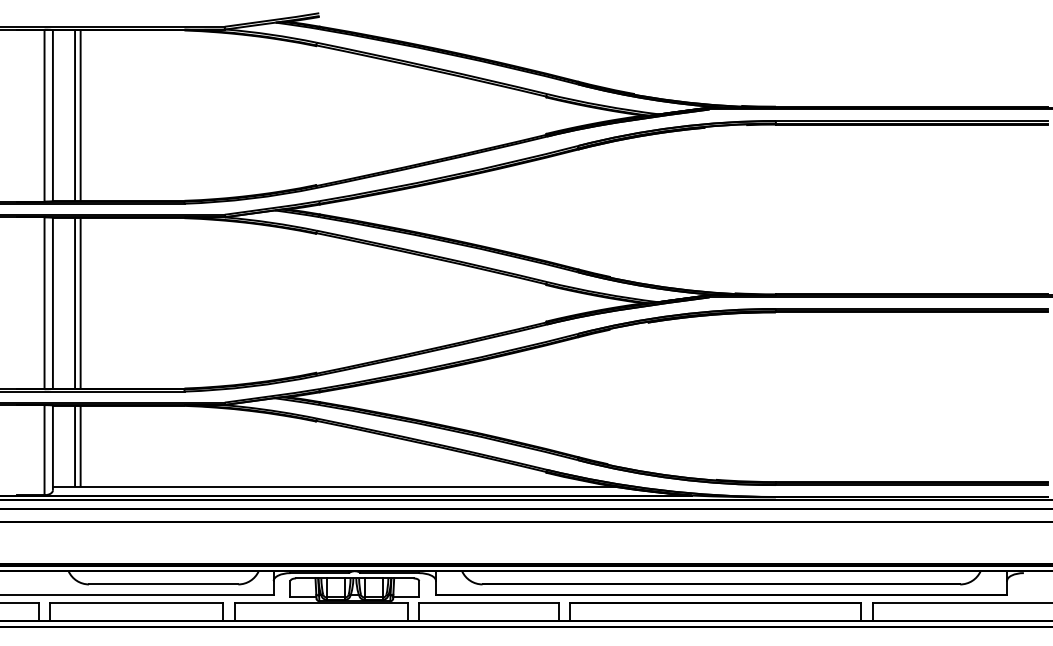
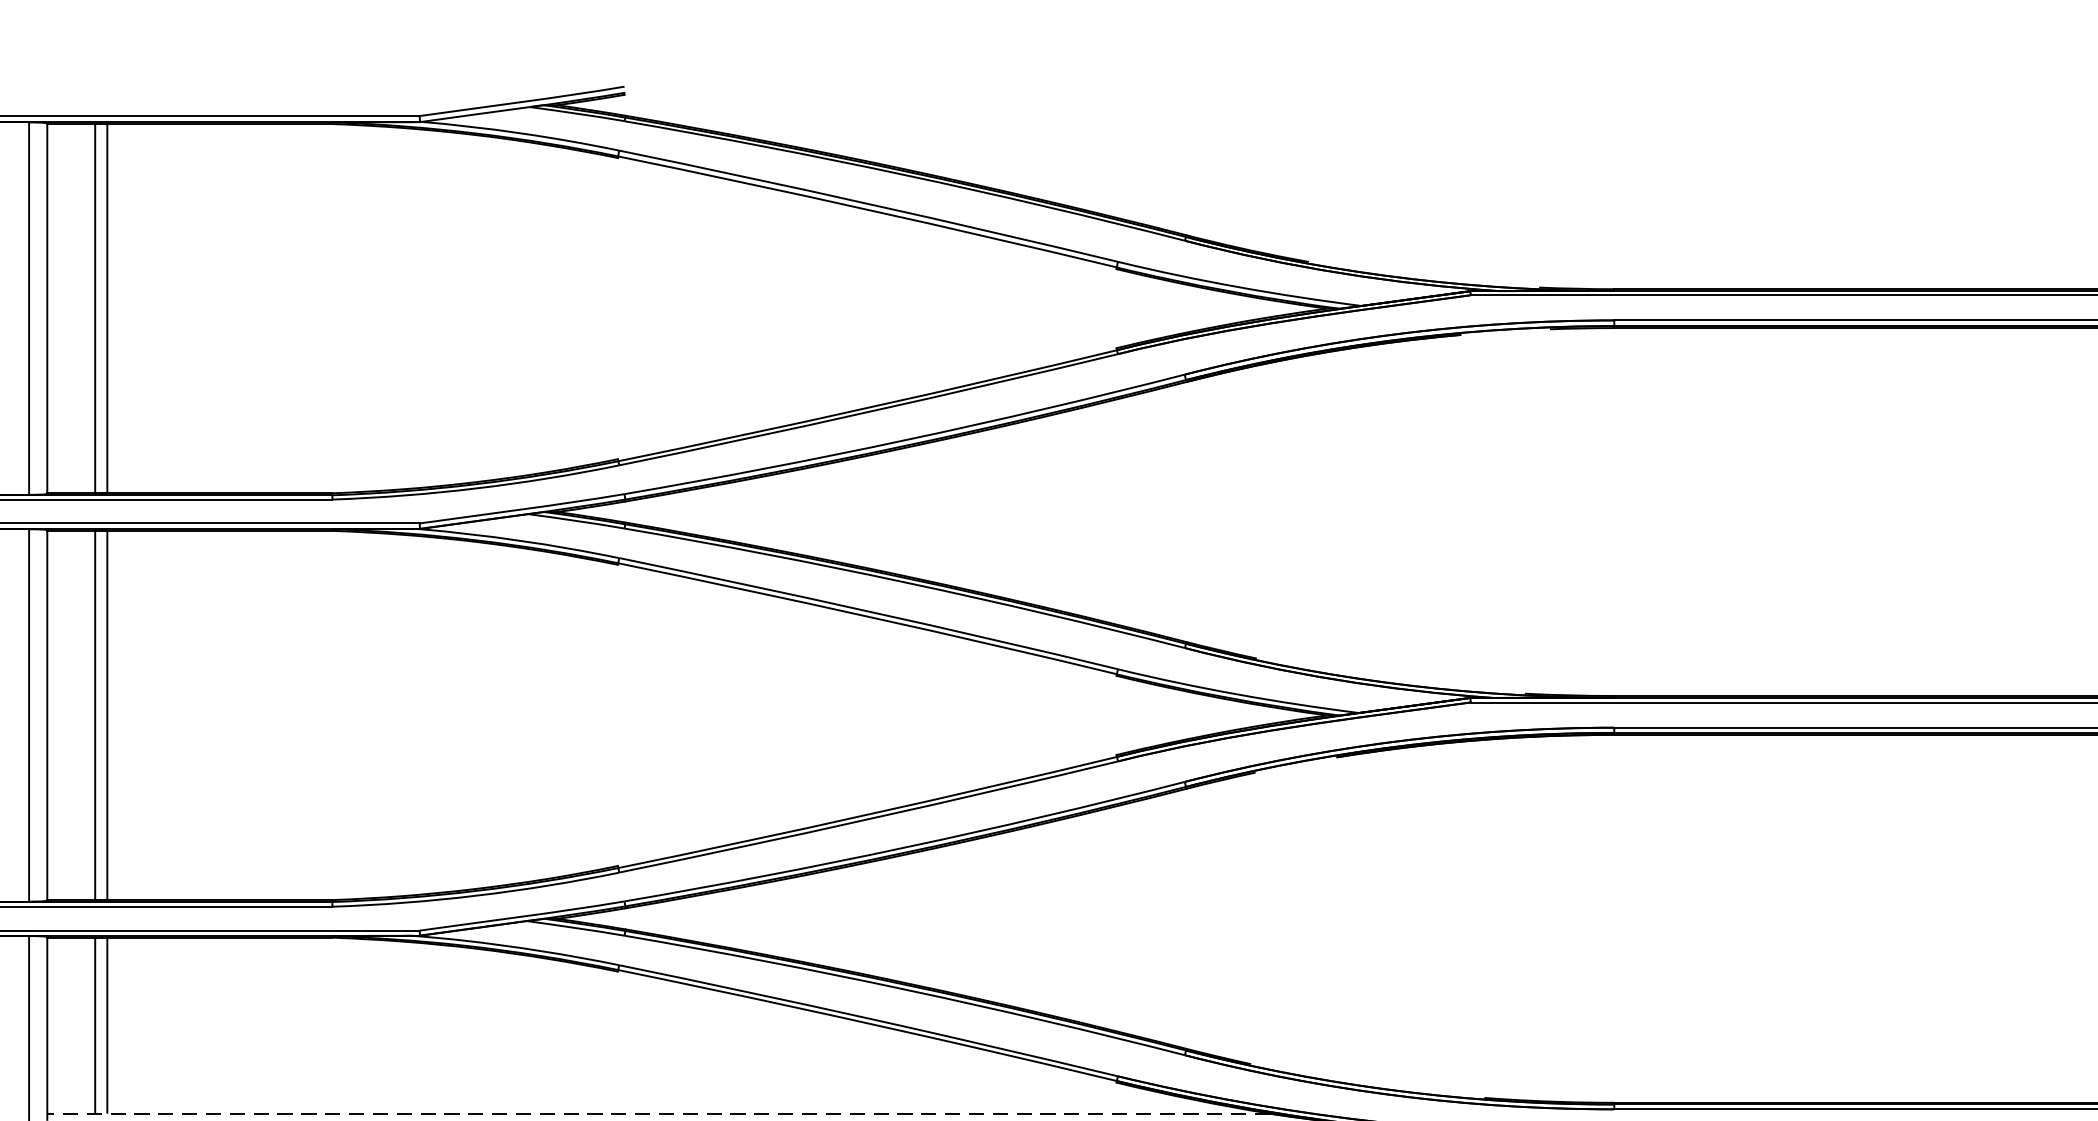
line: (334, 487) -> (657, 1114), solid -> dashed

